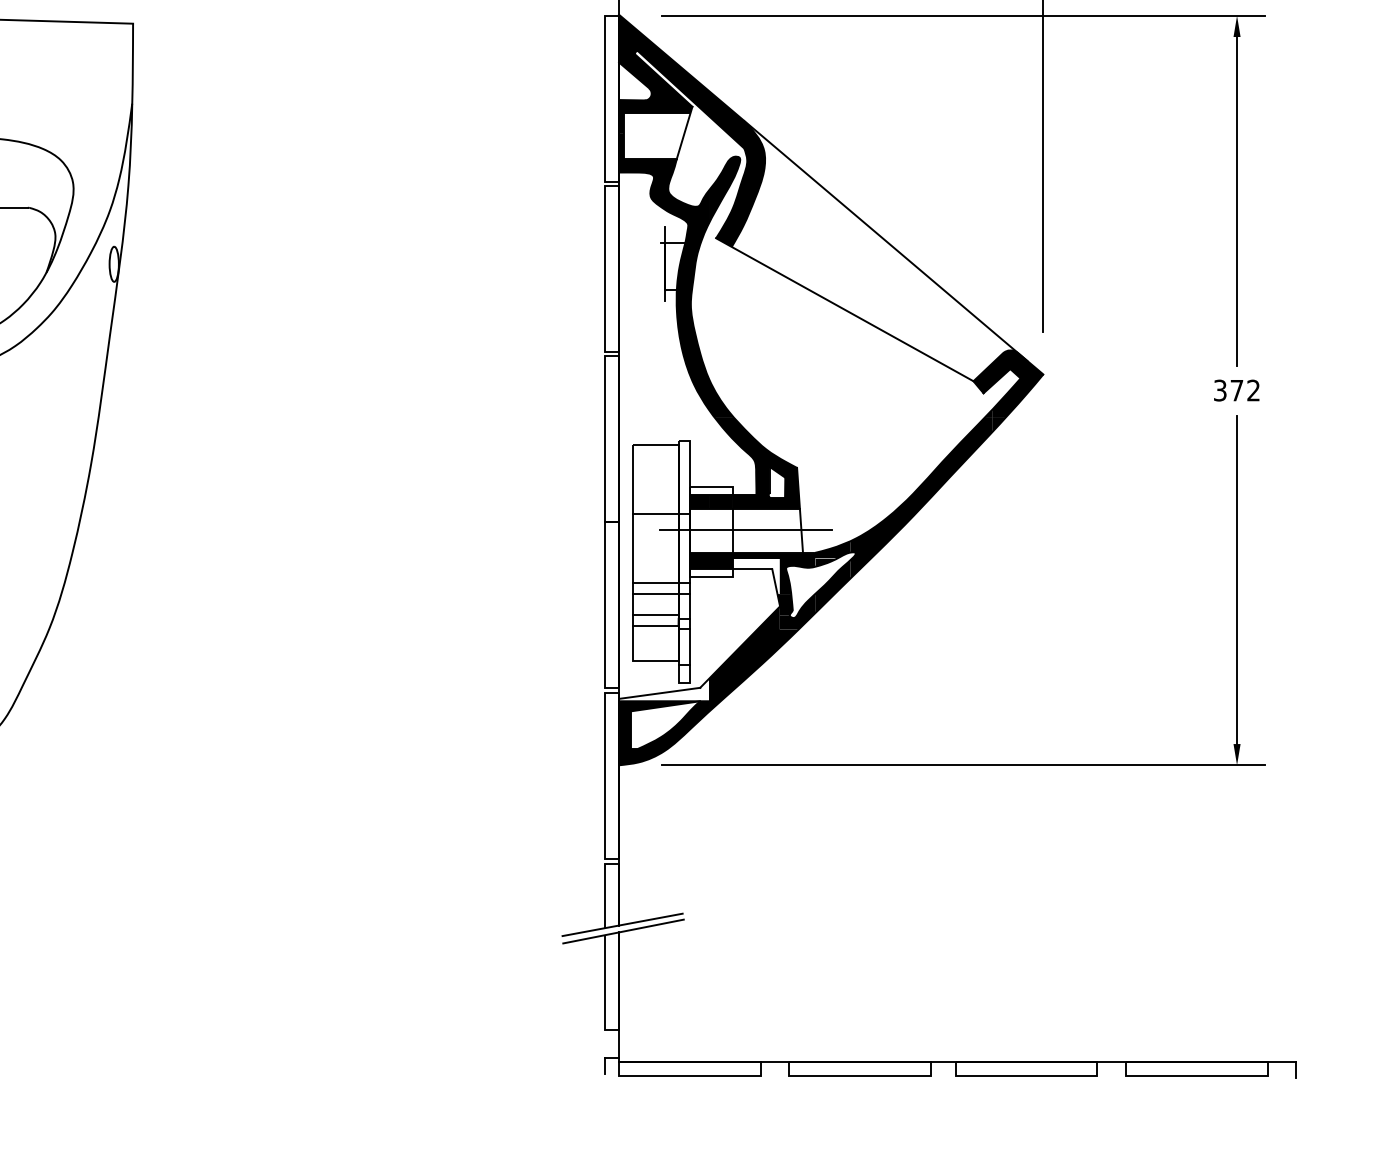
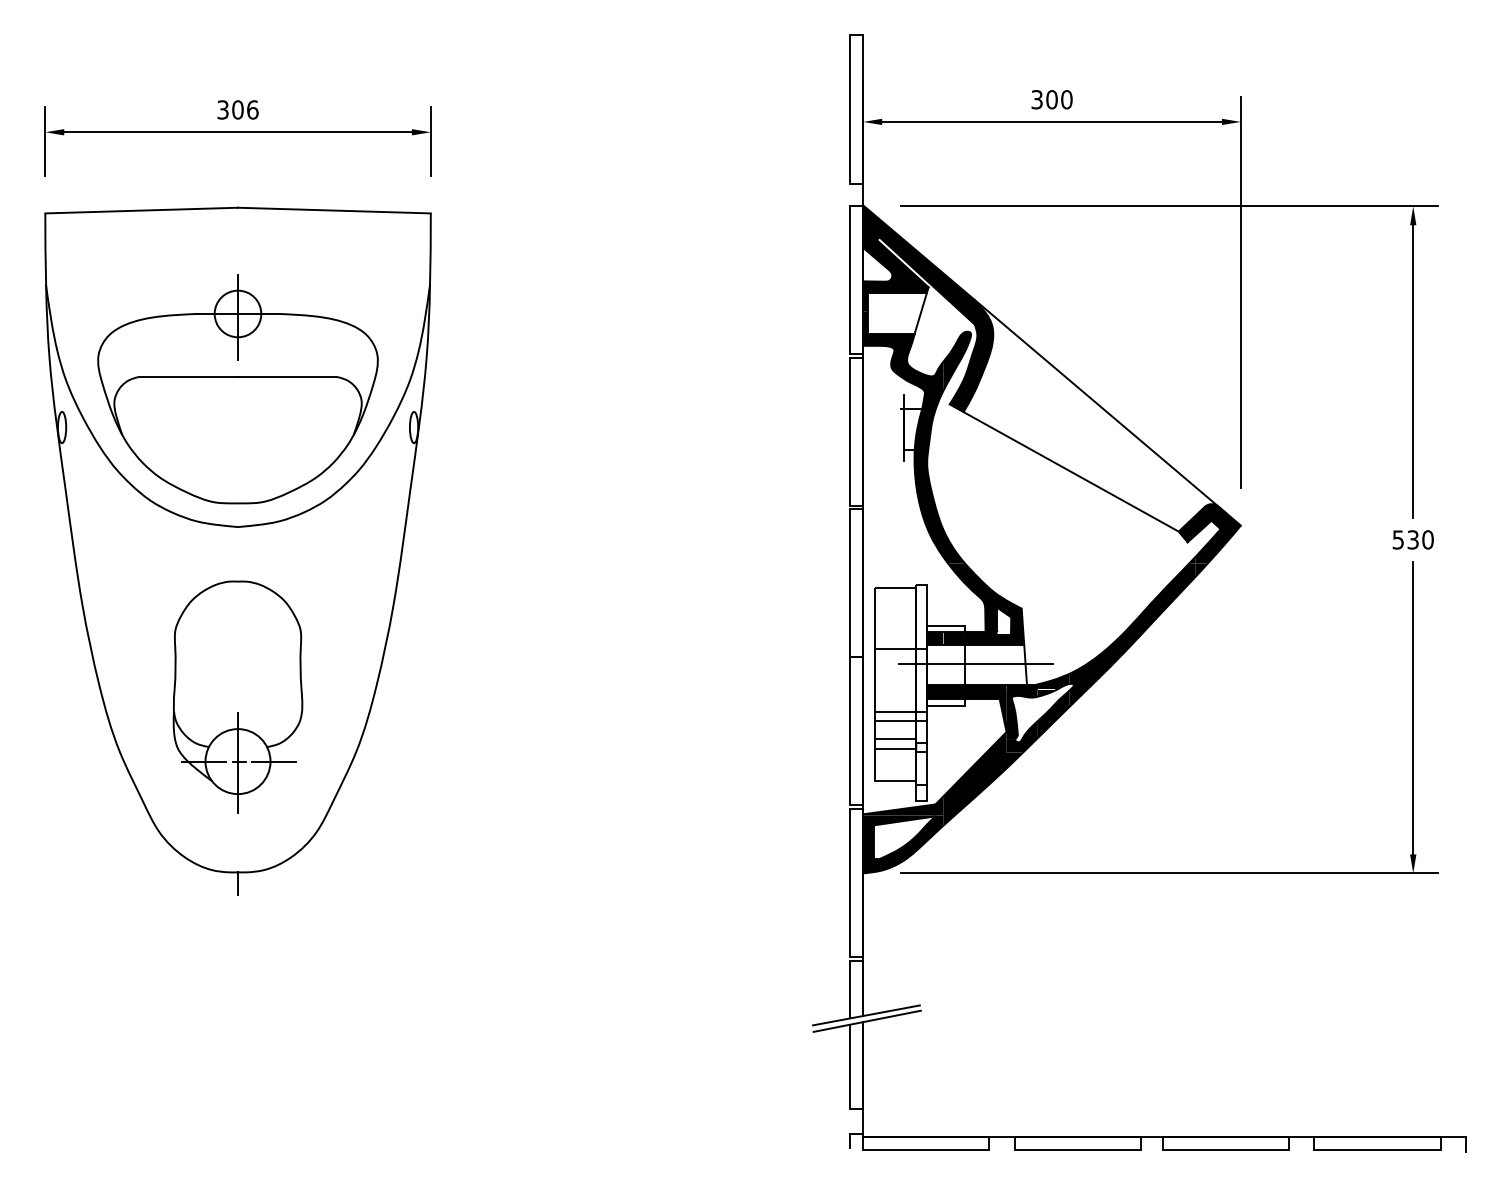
text: (1237, 390) -> (1413, 539), 372 -> 530
fill: (756, 576) -> (985, 705), added
fill: (664, 689) -> (903, 805), added

